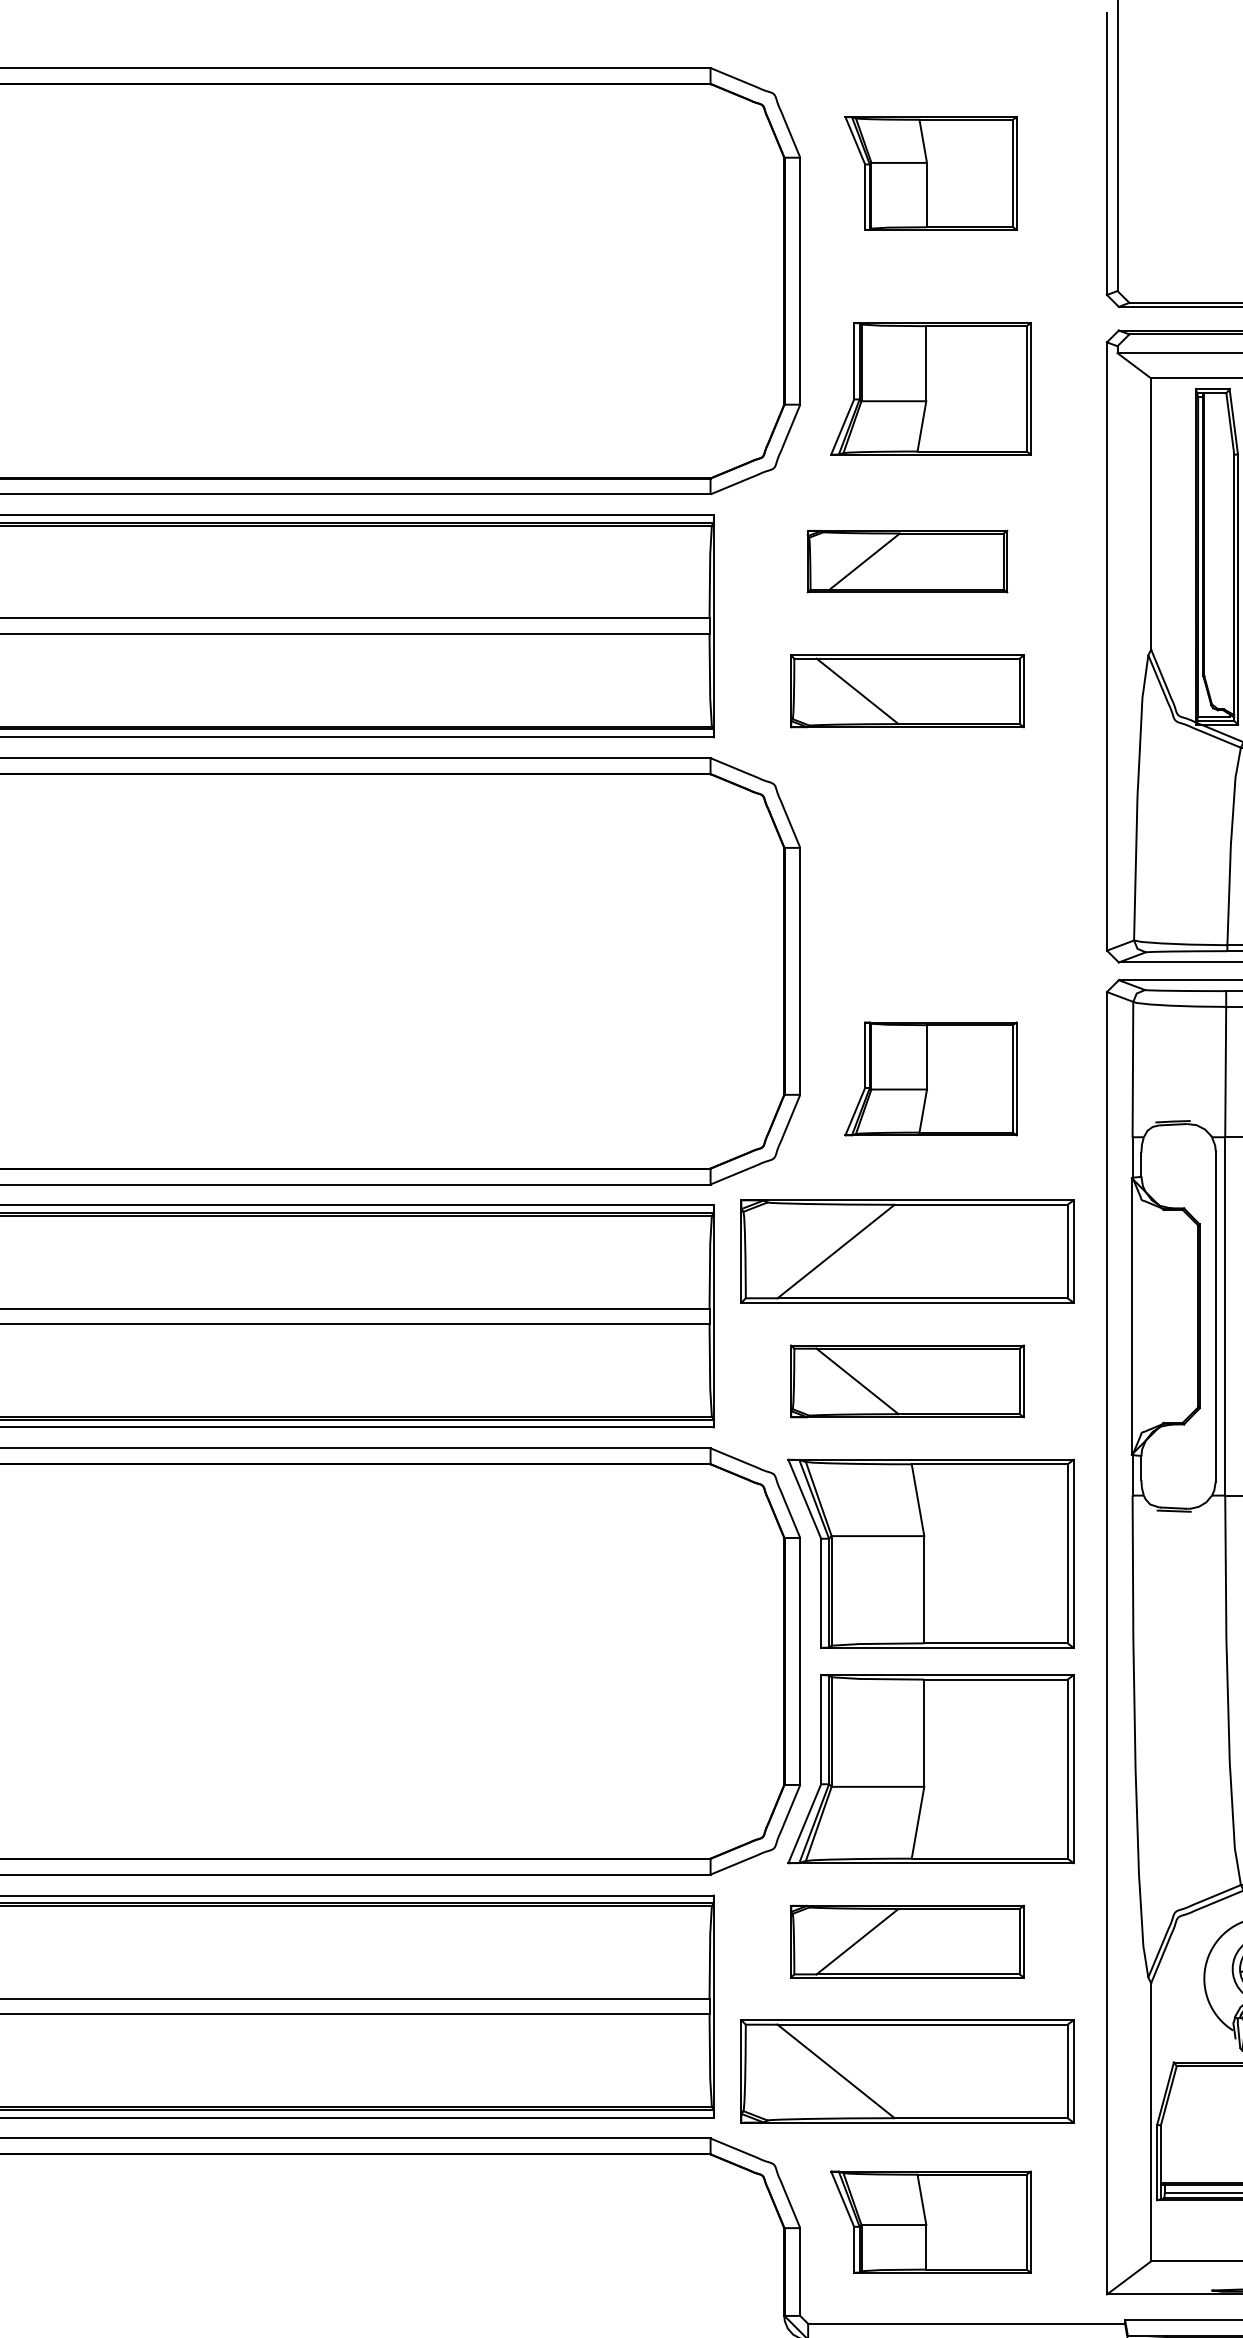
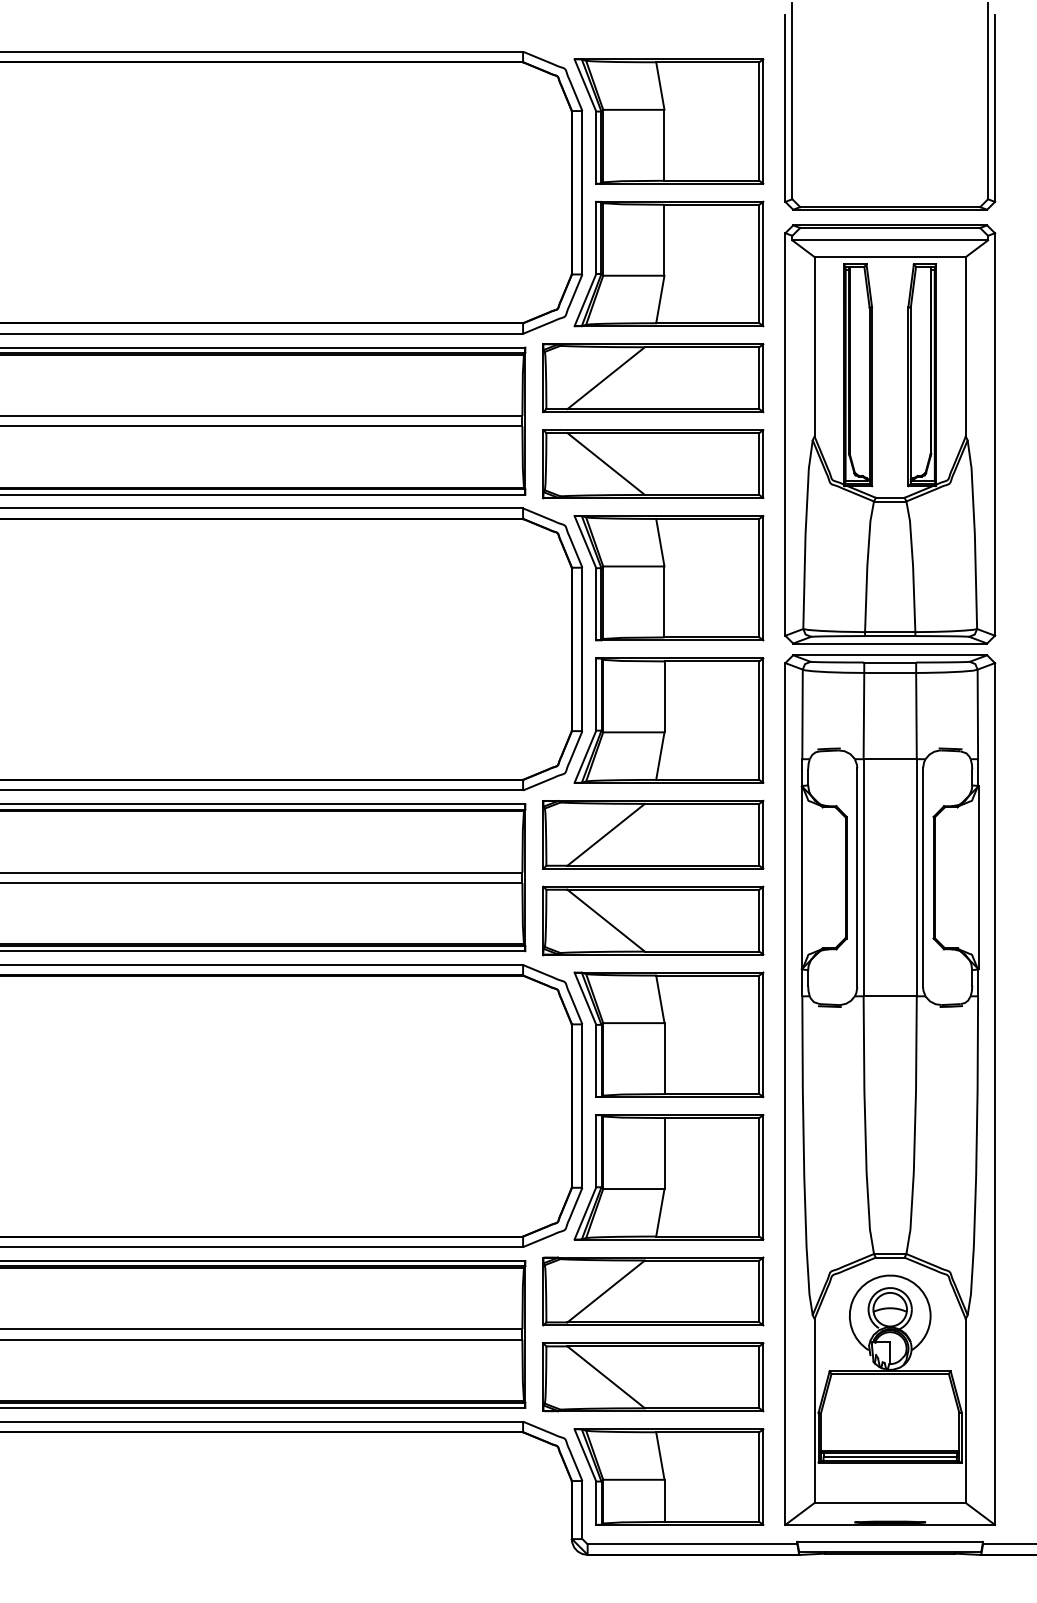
part: (930, 173) -> (668, 121), size x1.67
part: (930, 388) -> (668, 263), size x1.43
part: (907, 561) -> (653, 378), size x1.67
part: (907, 691) -> (653, 464), size x1.43
part: (930, 862) -> (668, 577), added
part: (930, 1078) -> (668, 720), size x1.67
part: (907, 1381) -> (653, 920), size x1.43
part: (907, 1941) -> (653, 1291), size x1.43
part: (930, 2221) -> (668, 1476), size x1.43

